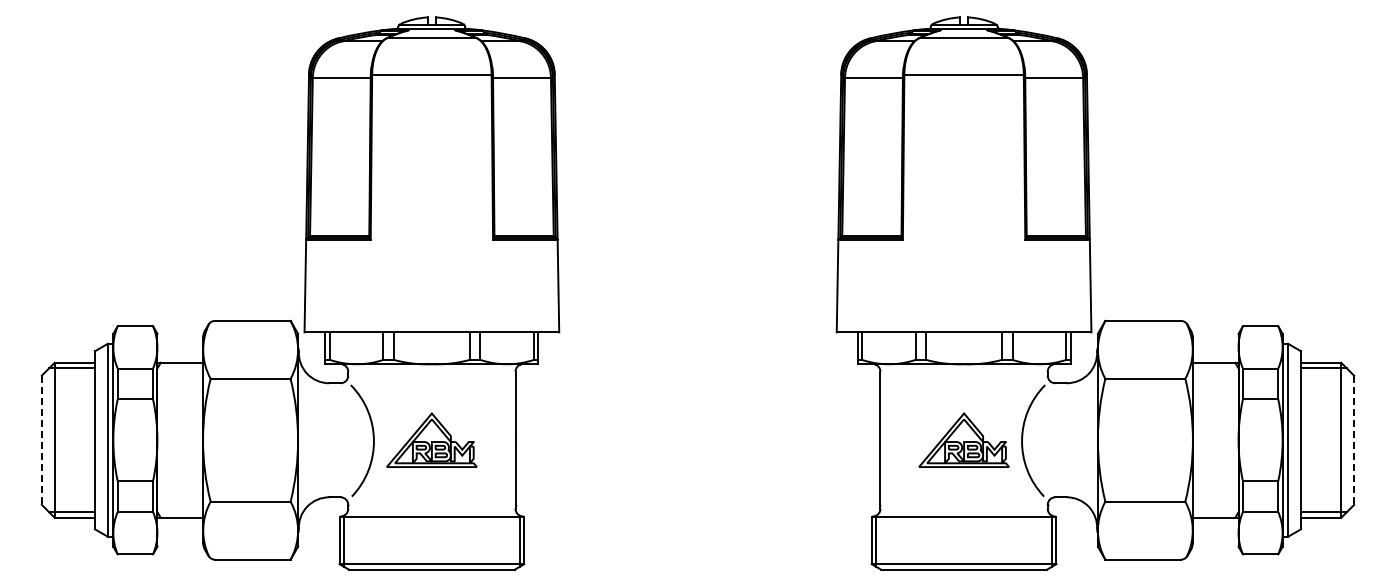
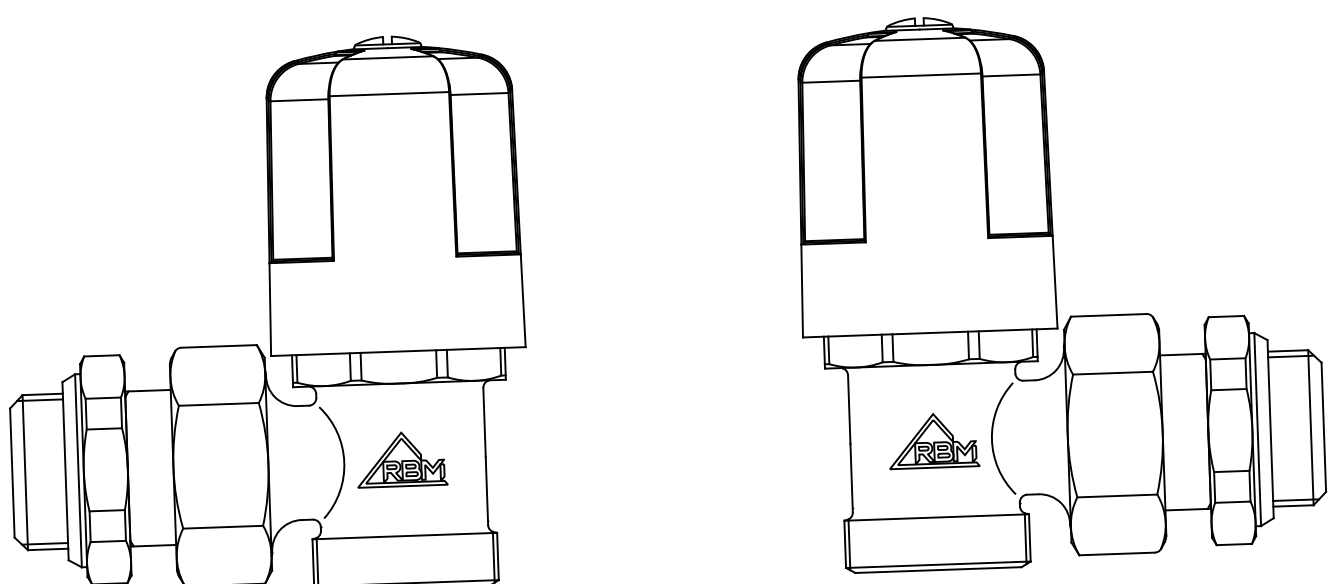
line: (41, 440) -> (11, 473), dashed -> solid
line: (1354, 440) -> (1324, 427), dashed -> solid

